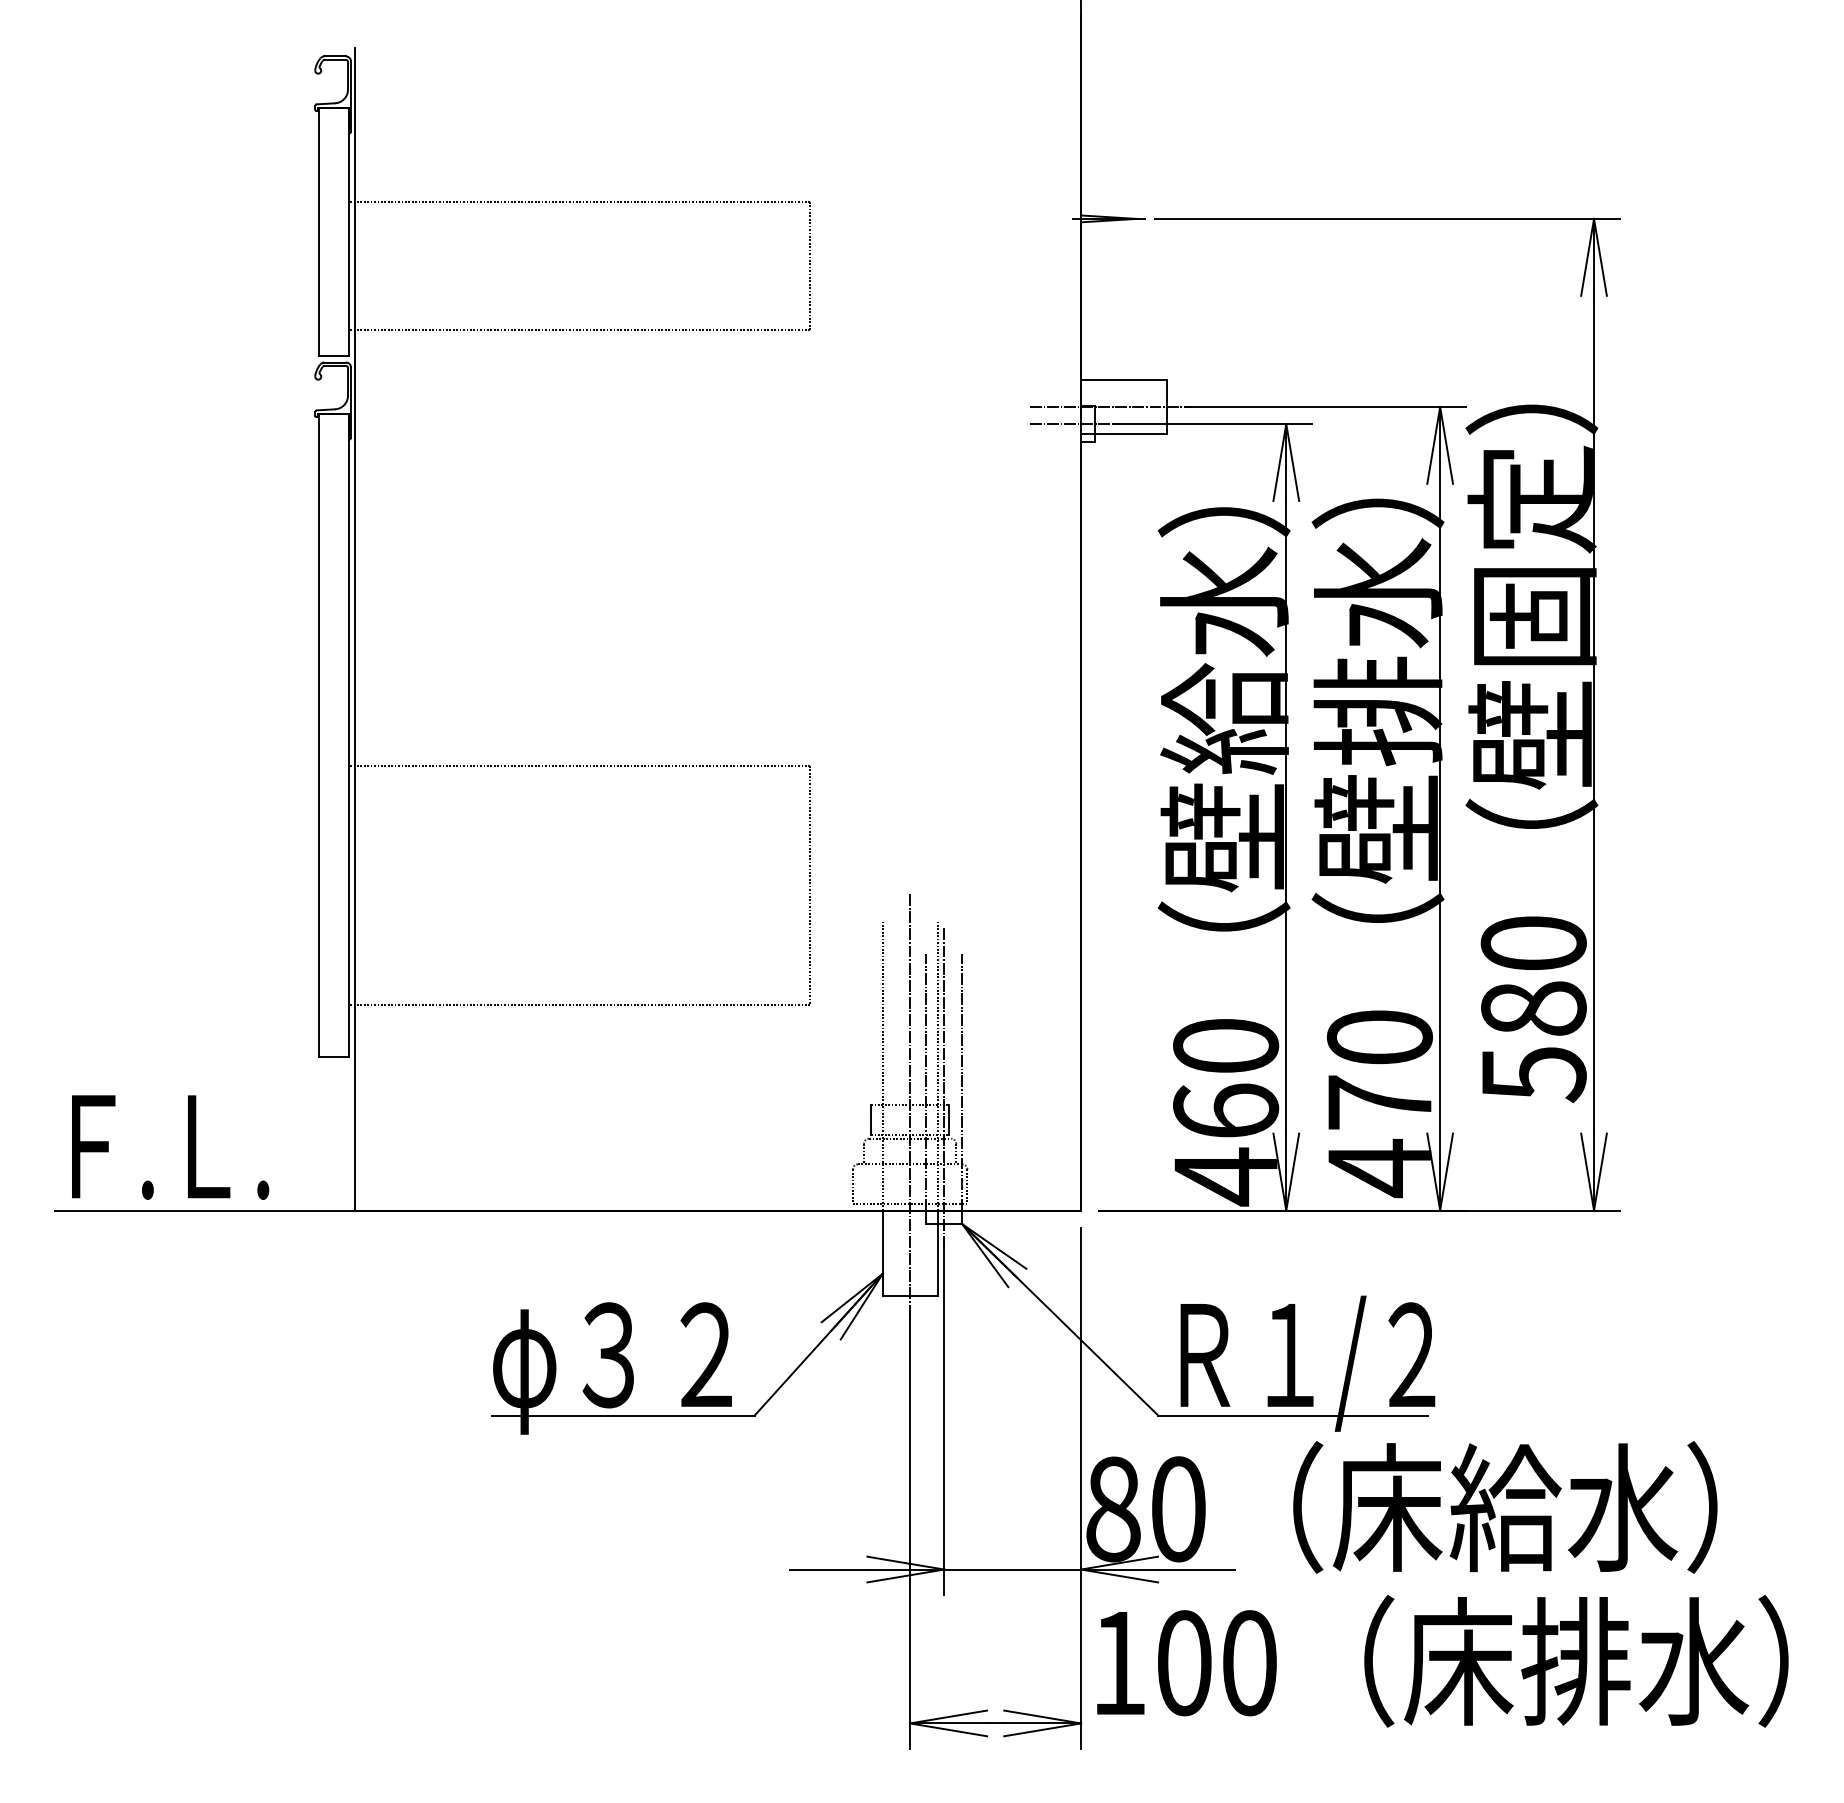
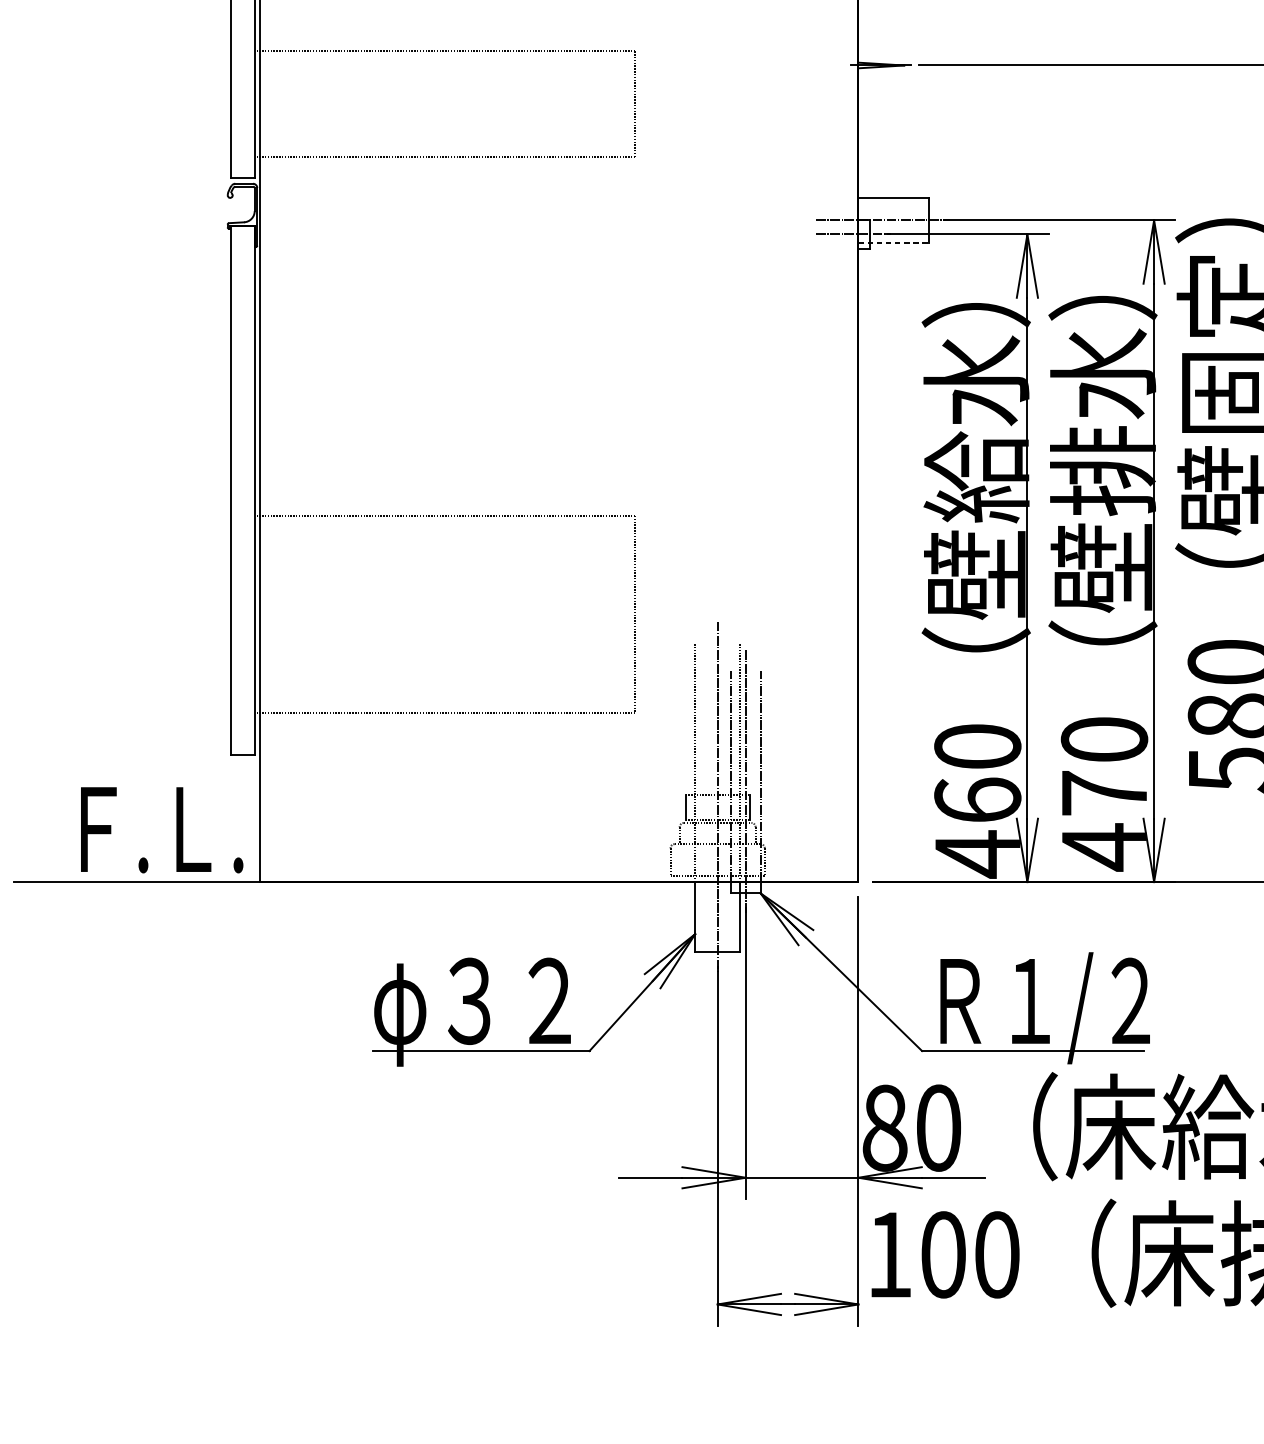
line: (1123, 434) -> (893, 243), solid -> dashed
text: (170, 1147) -> (162, 830), moved

